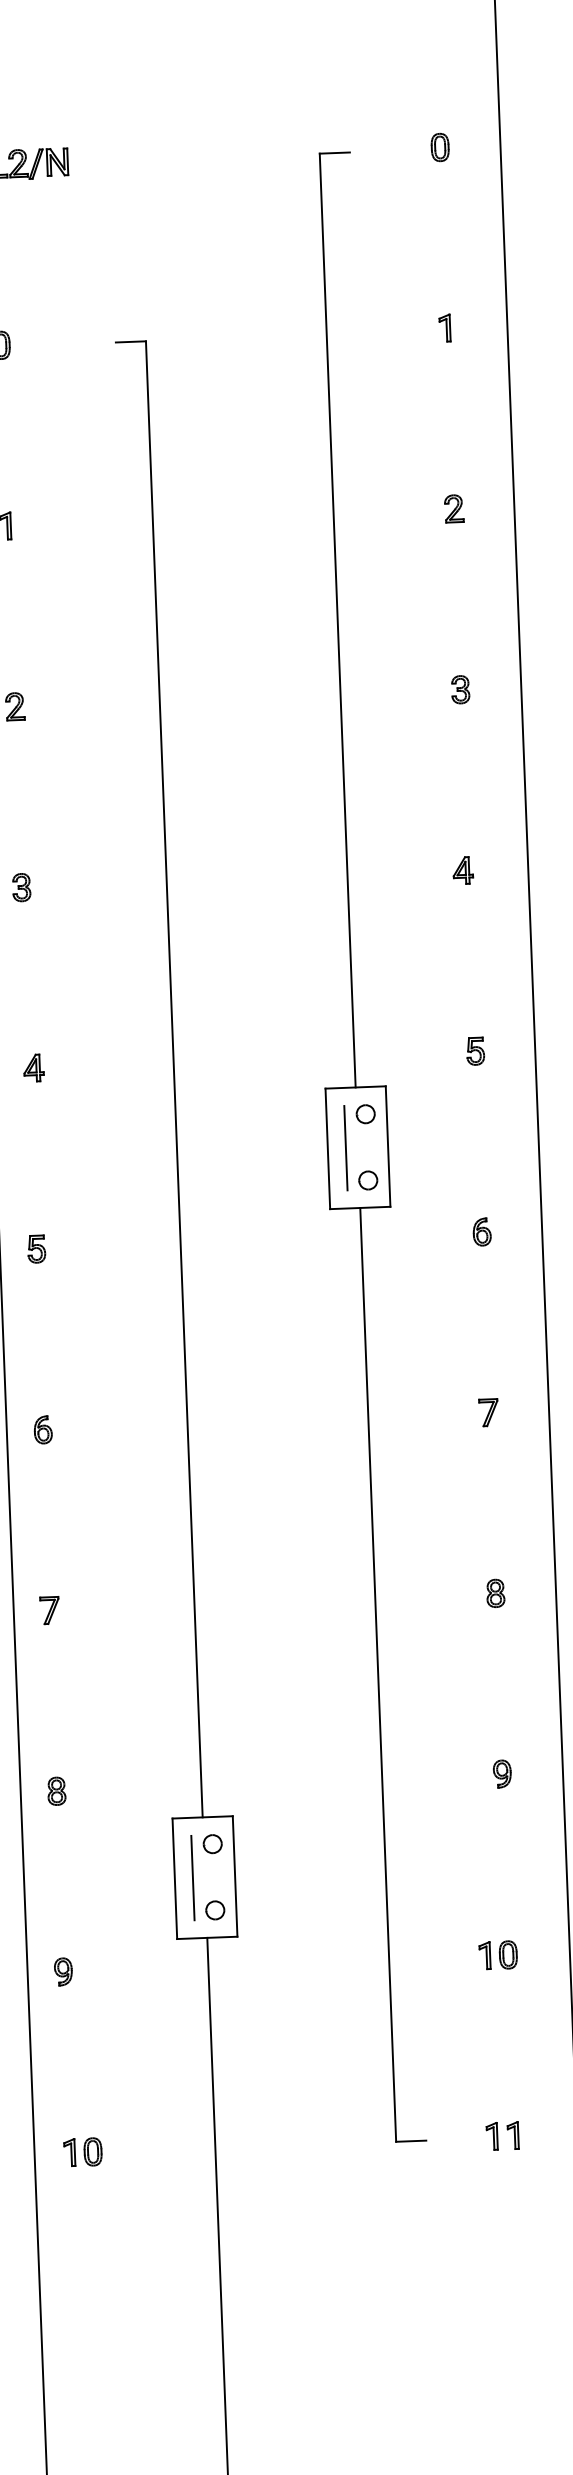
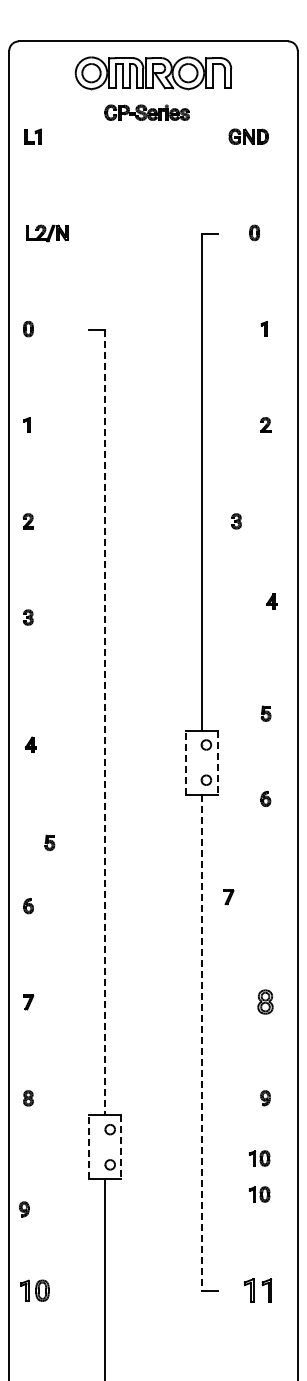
part: (439, 146) -> (254, 232), moved
part: (460, 689) -> (236, 521), moved
part: (461, 870) -> (271, 601), moved
part: (32, 1067) -> (30, 744), moved
line: (174, 1079) -> (105, 722), solid -> dashed
line: (346, 1147) -> (195, 762), removed
line: (327, 1148) -> (185, 762), solid -> dashed
line: (387, 1148) -> (217, 763), solid -> dashed
part: (481, 1231) -> (265, 798), moved
part: (36, 1248) -> (49, 842), moved
part: (488, 1413) -> (228, 897), moved
part: (495, 1593) -> (265, 1002), size x1.6
line: (378, 1675) -> (201, 1043), solid -> dashed
line: (193, 1876) -> (99, 1146), removed
line: (235, 1876) -> (121, 1147), solid -> dashed
line: (175, 1877) -> (89, 1146), solid -> dashed
part: (495, 1887) -> (259, 1158), added
part: (63, 1971) -> (24, 1209), moved
part: (503, 2135) -> (258, 1290), size x1.6
part: (82, 2152) -> (34, 1290), size x1.4

